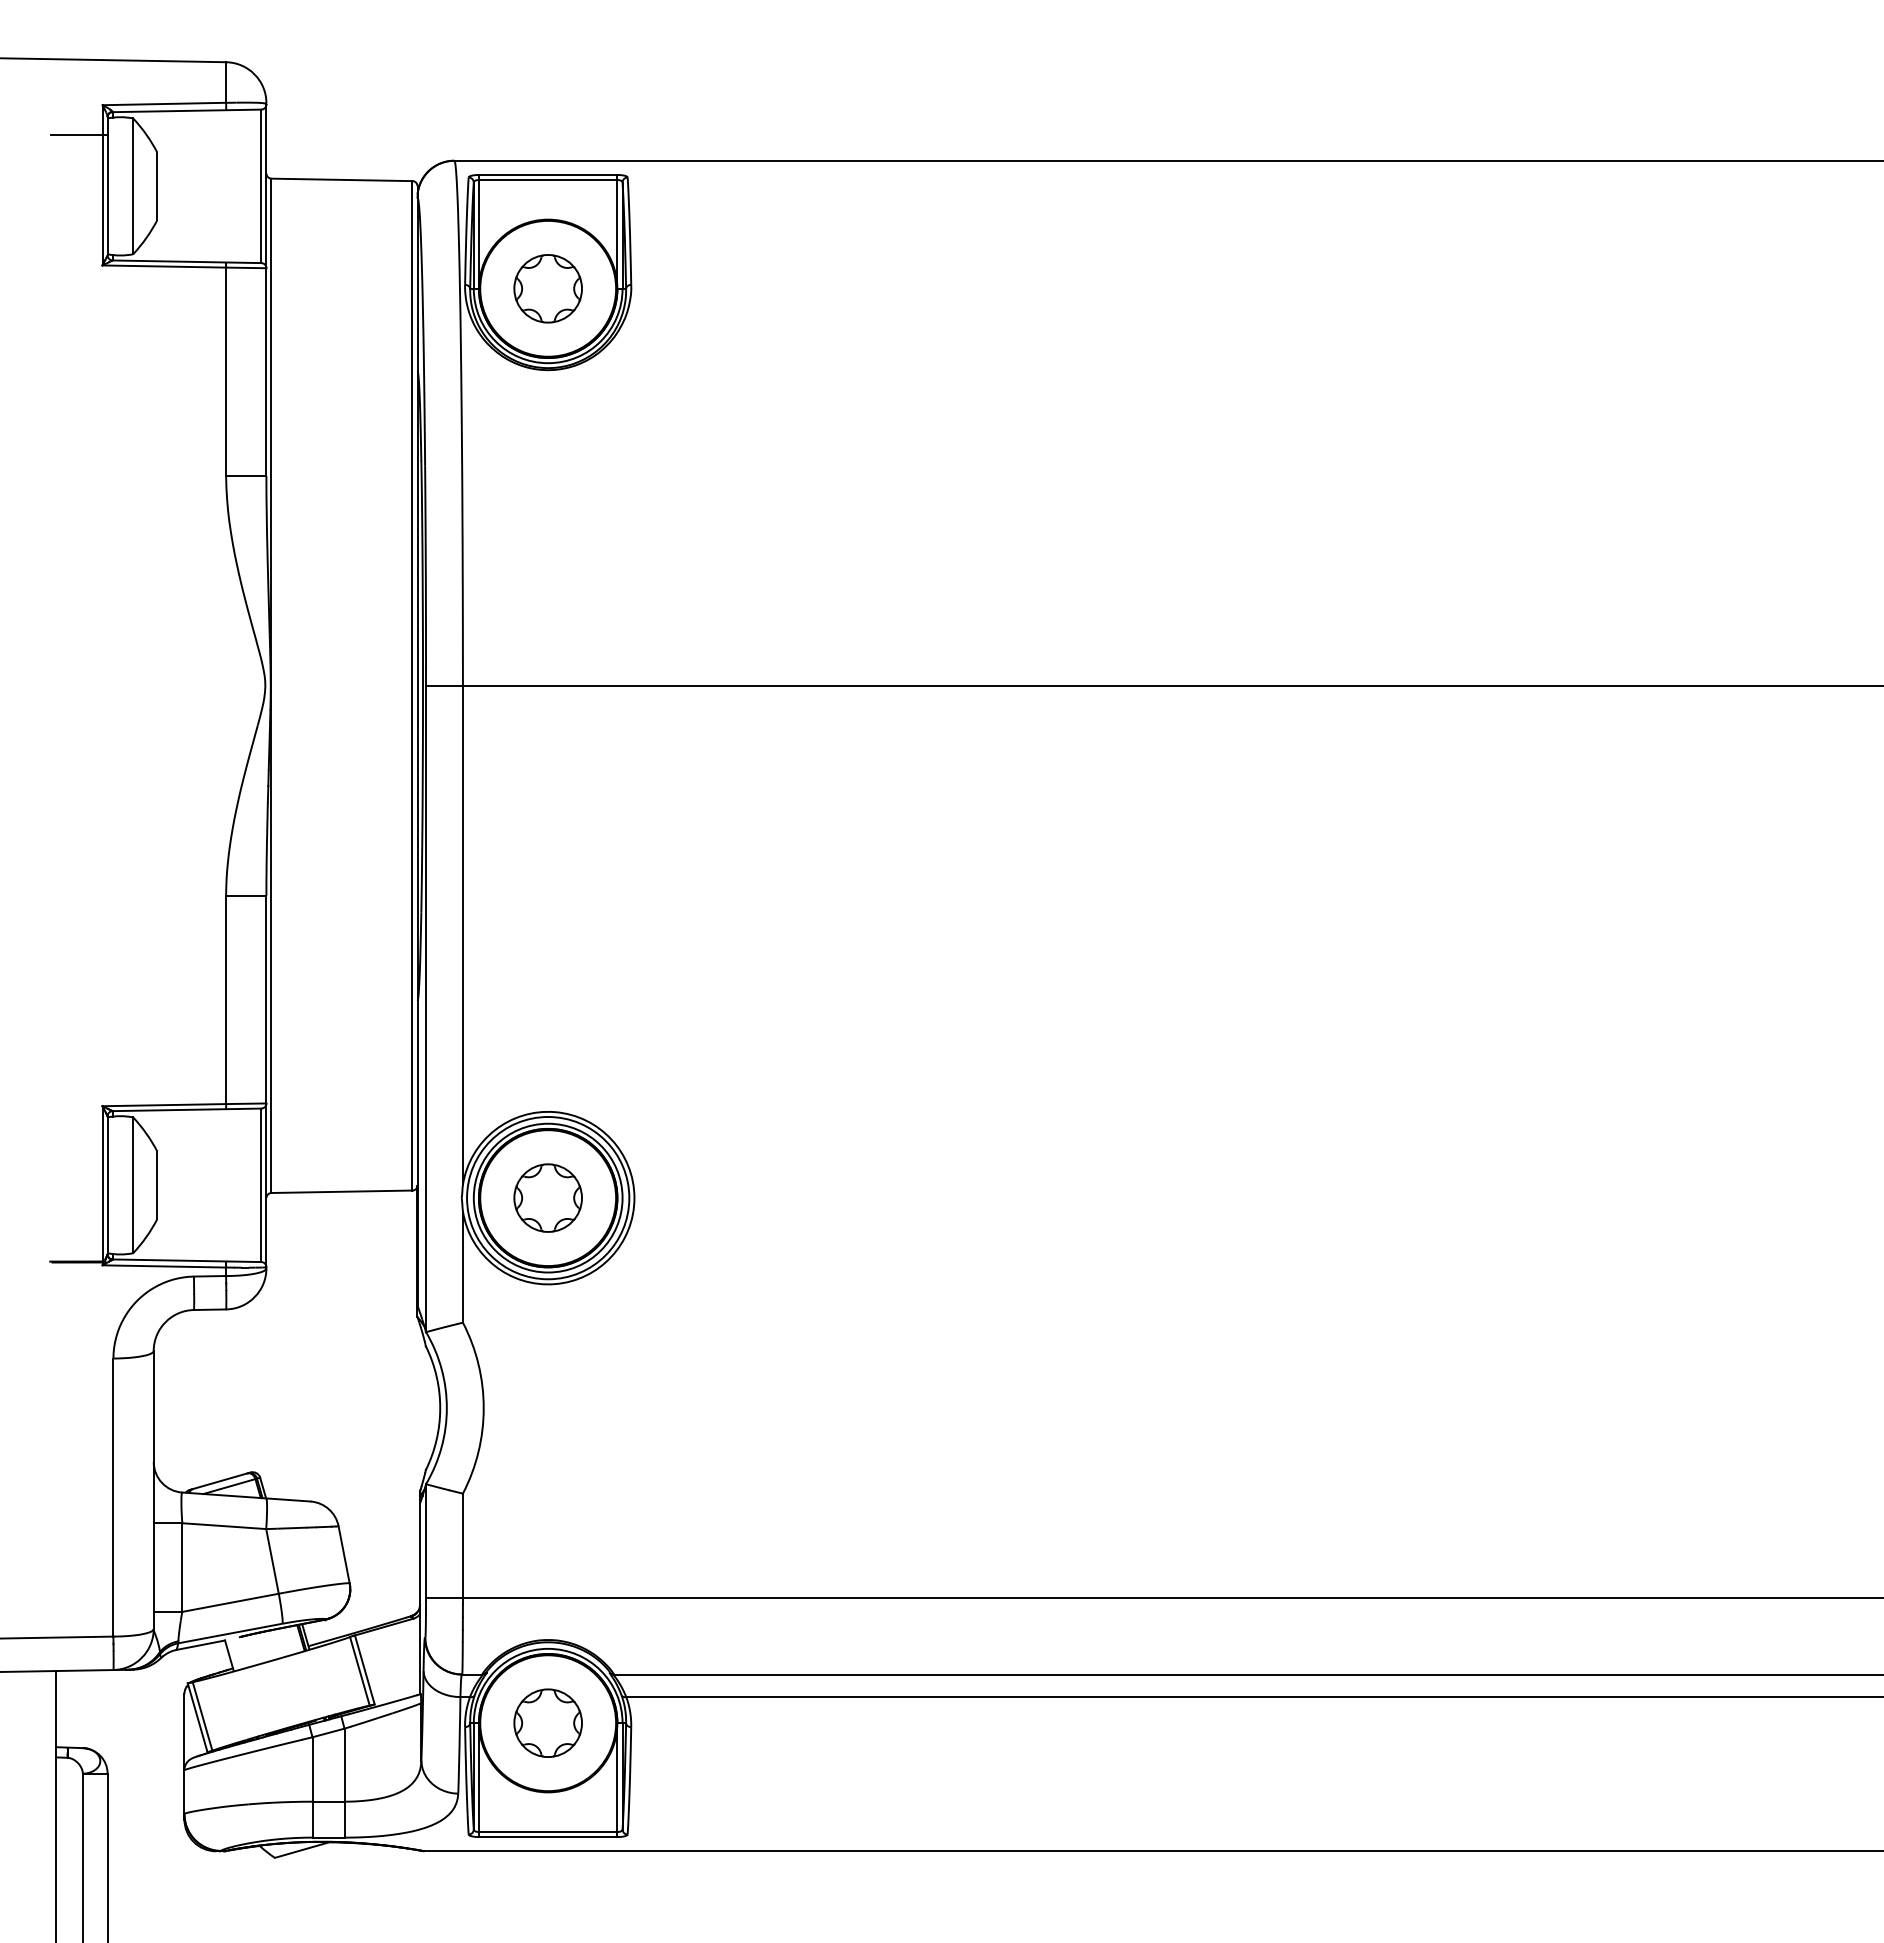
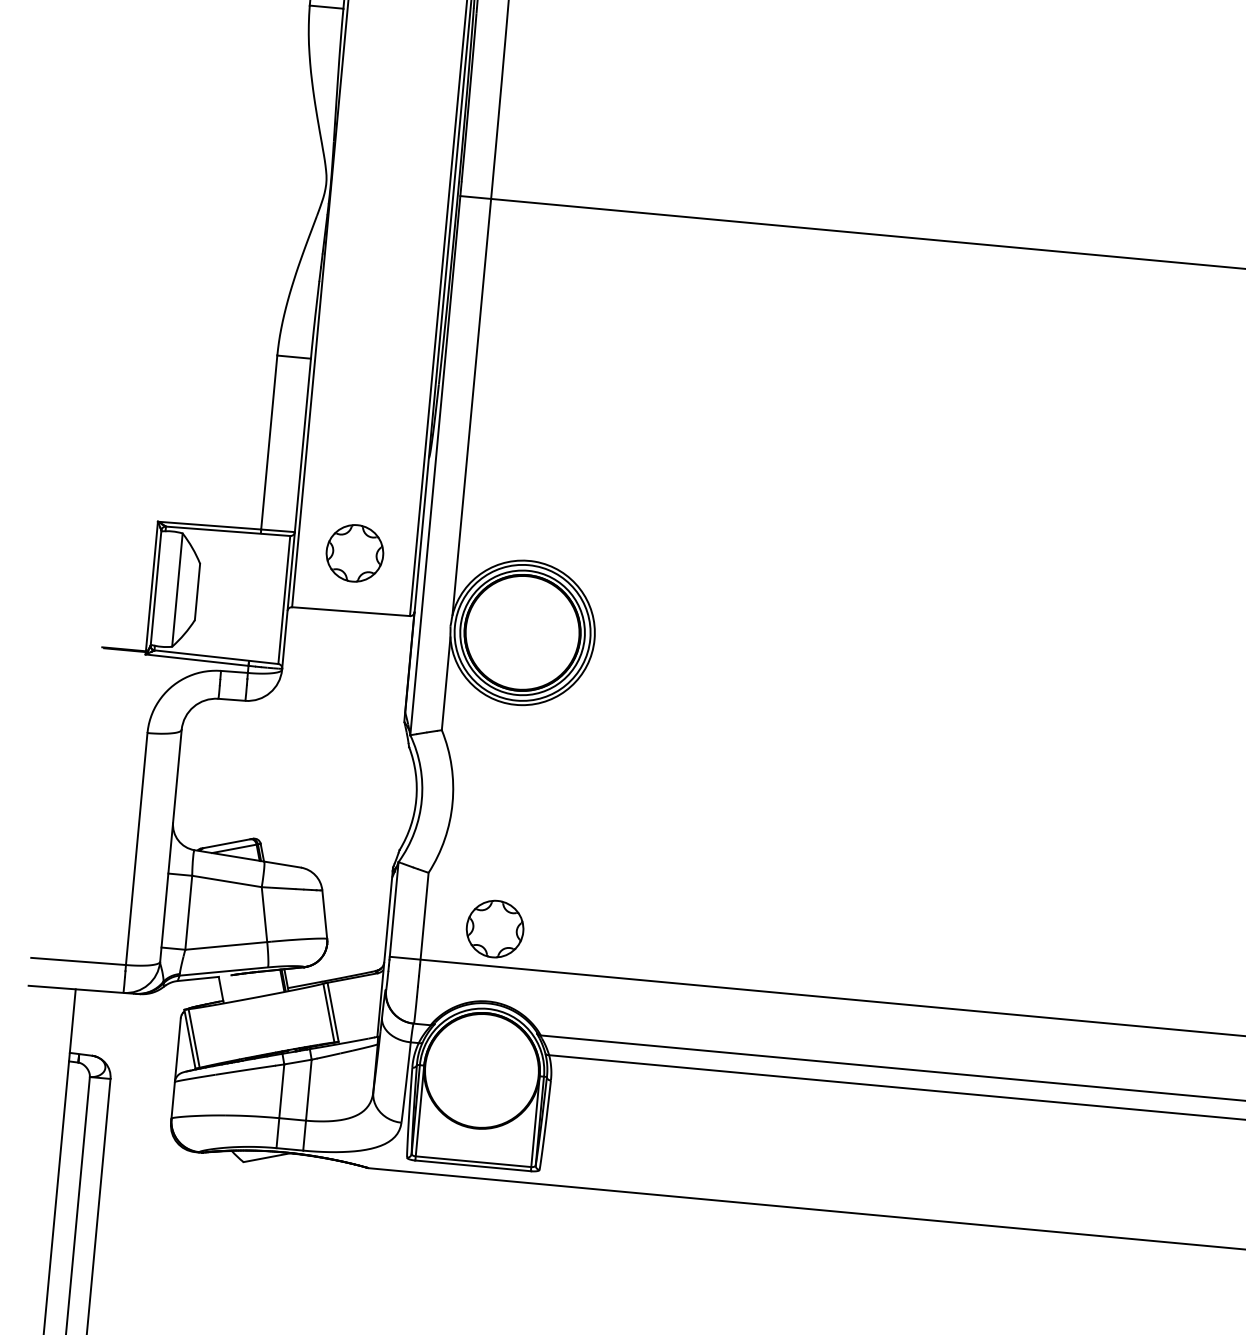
part: (547, 1197) -> (354, 552), moved
part: (547, 1722) -> (494, 928), moved

